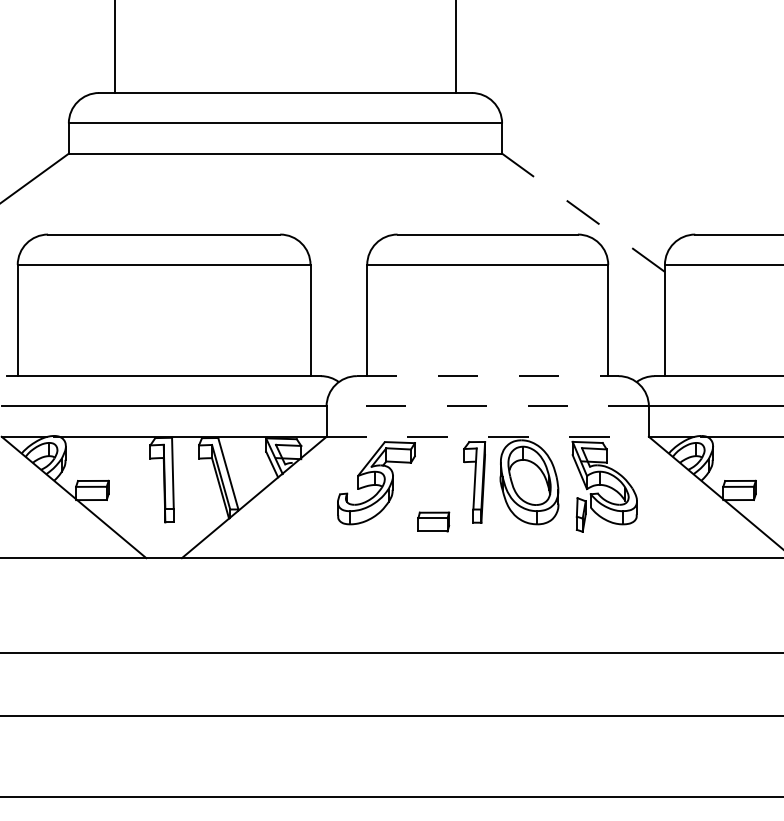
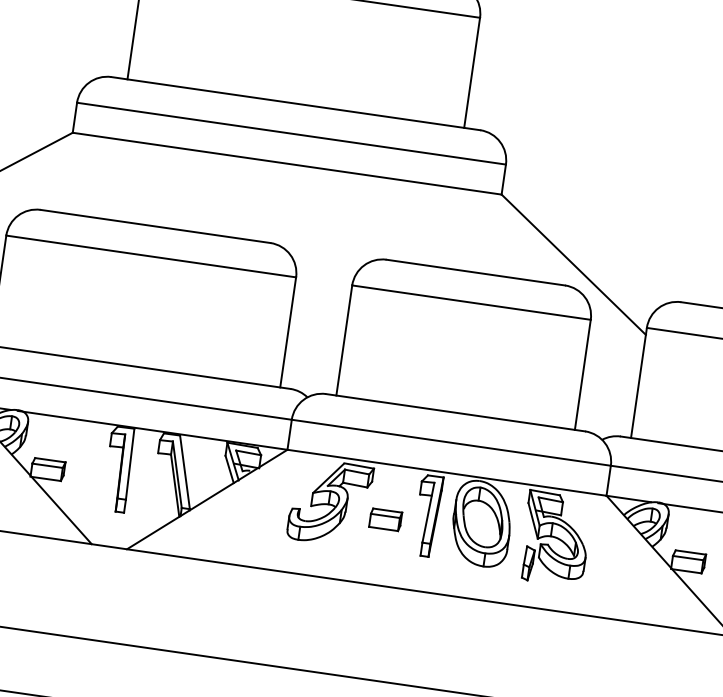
line: (583, 212) -> (573, 264), dashed -> solid
line: (487, 376) -> (455, 413), dashed -> solid
line: (487, 406) -> (451, 442), dashed -> solid
line: (488, 436) -> (447, 472), dashed -> solid
part: (433, 521) -> (385, 519), moved

